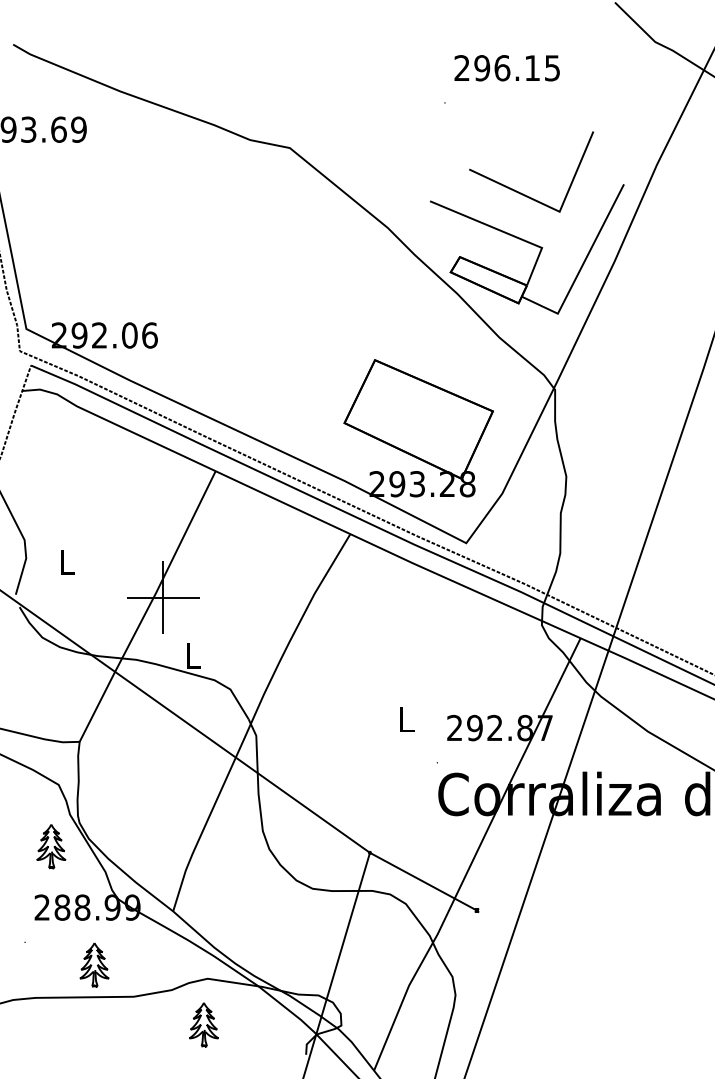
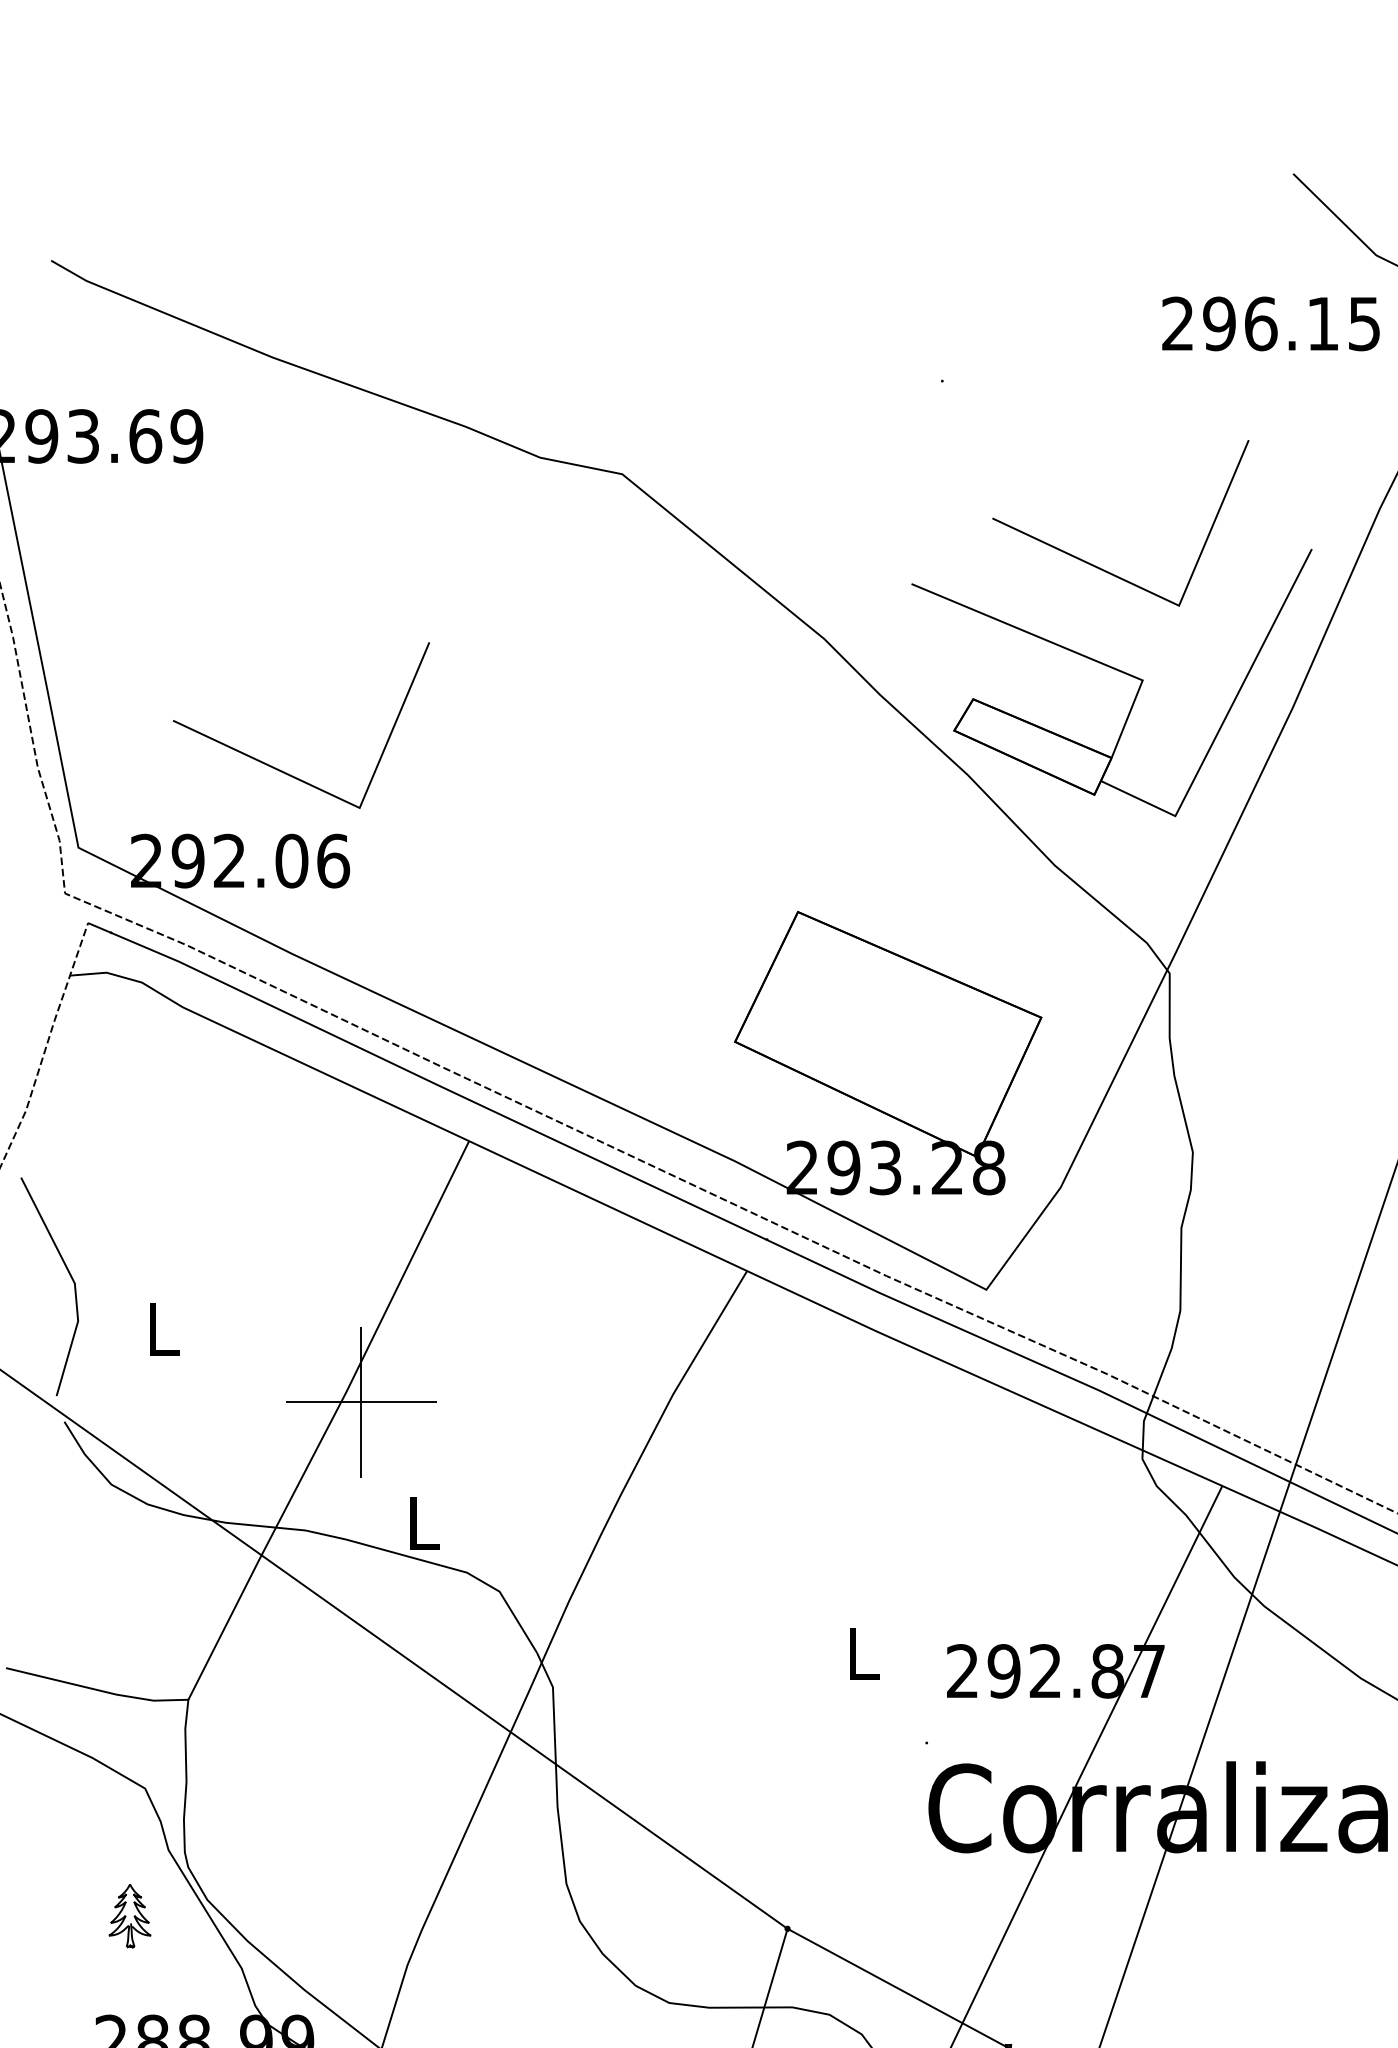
text: (506, 68) -> (1269, 324), moved
line: (124, 290) -> (280, 768), added
part: (51, 846) -> (130, 1915), size x0.7

